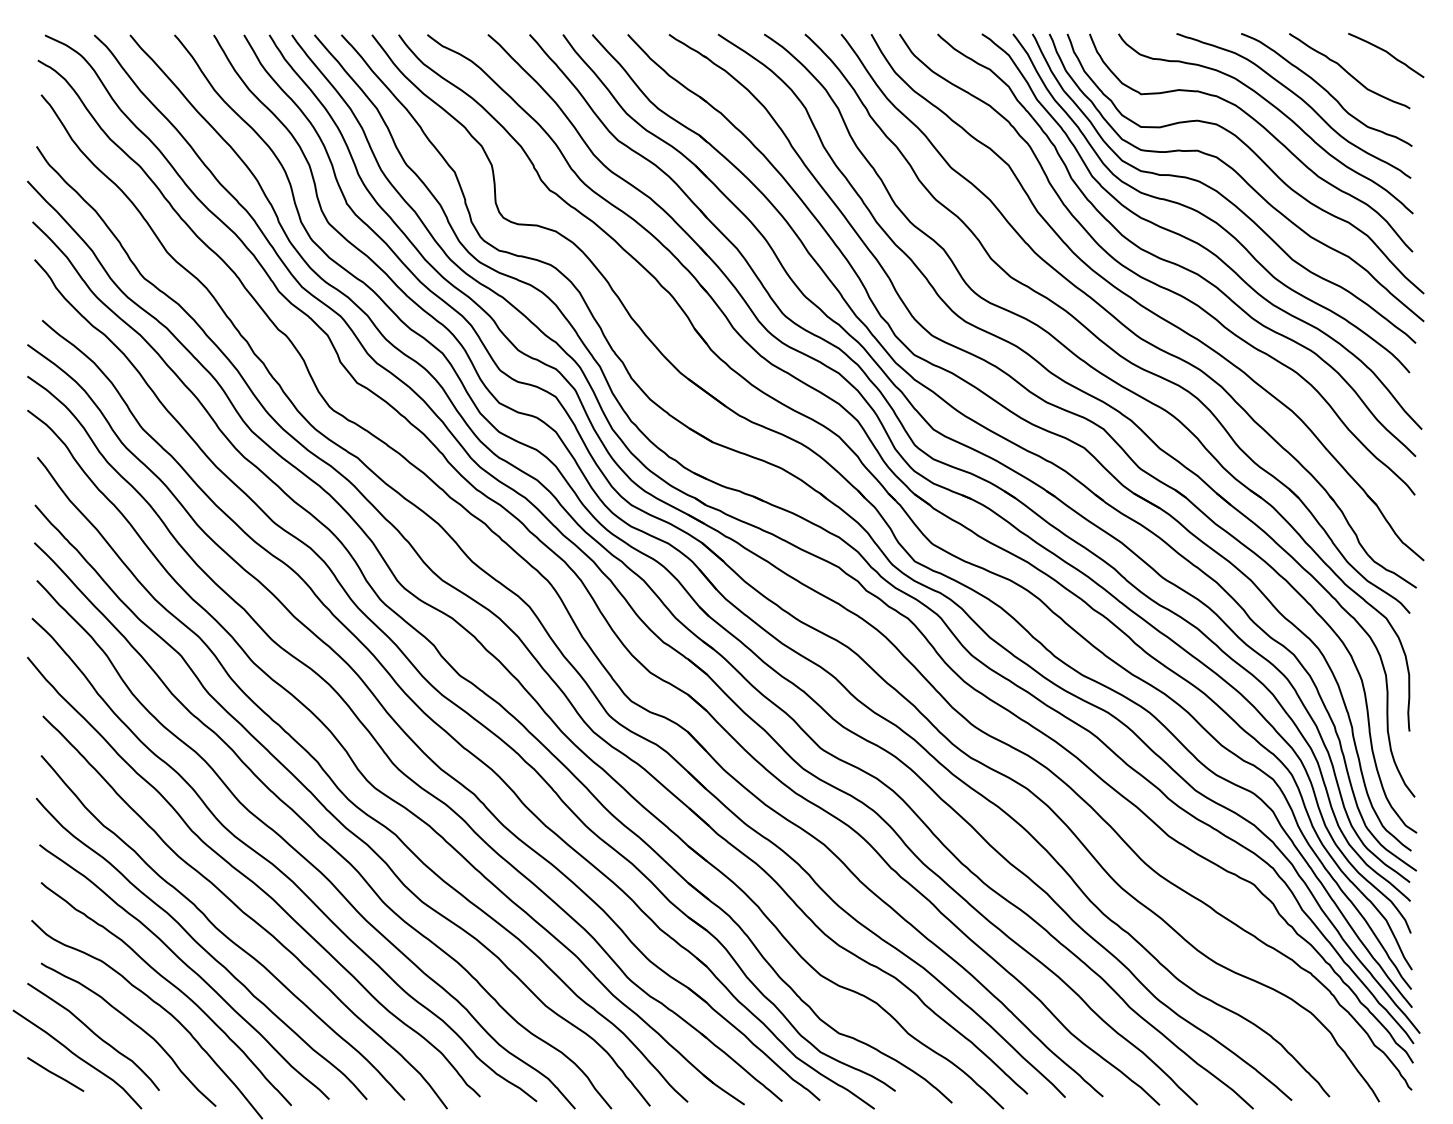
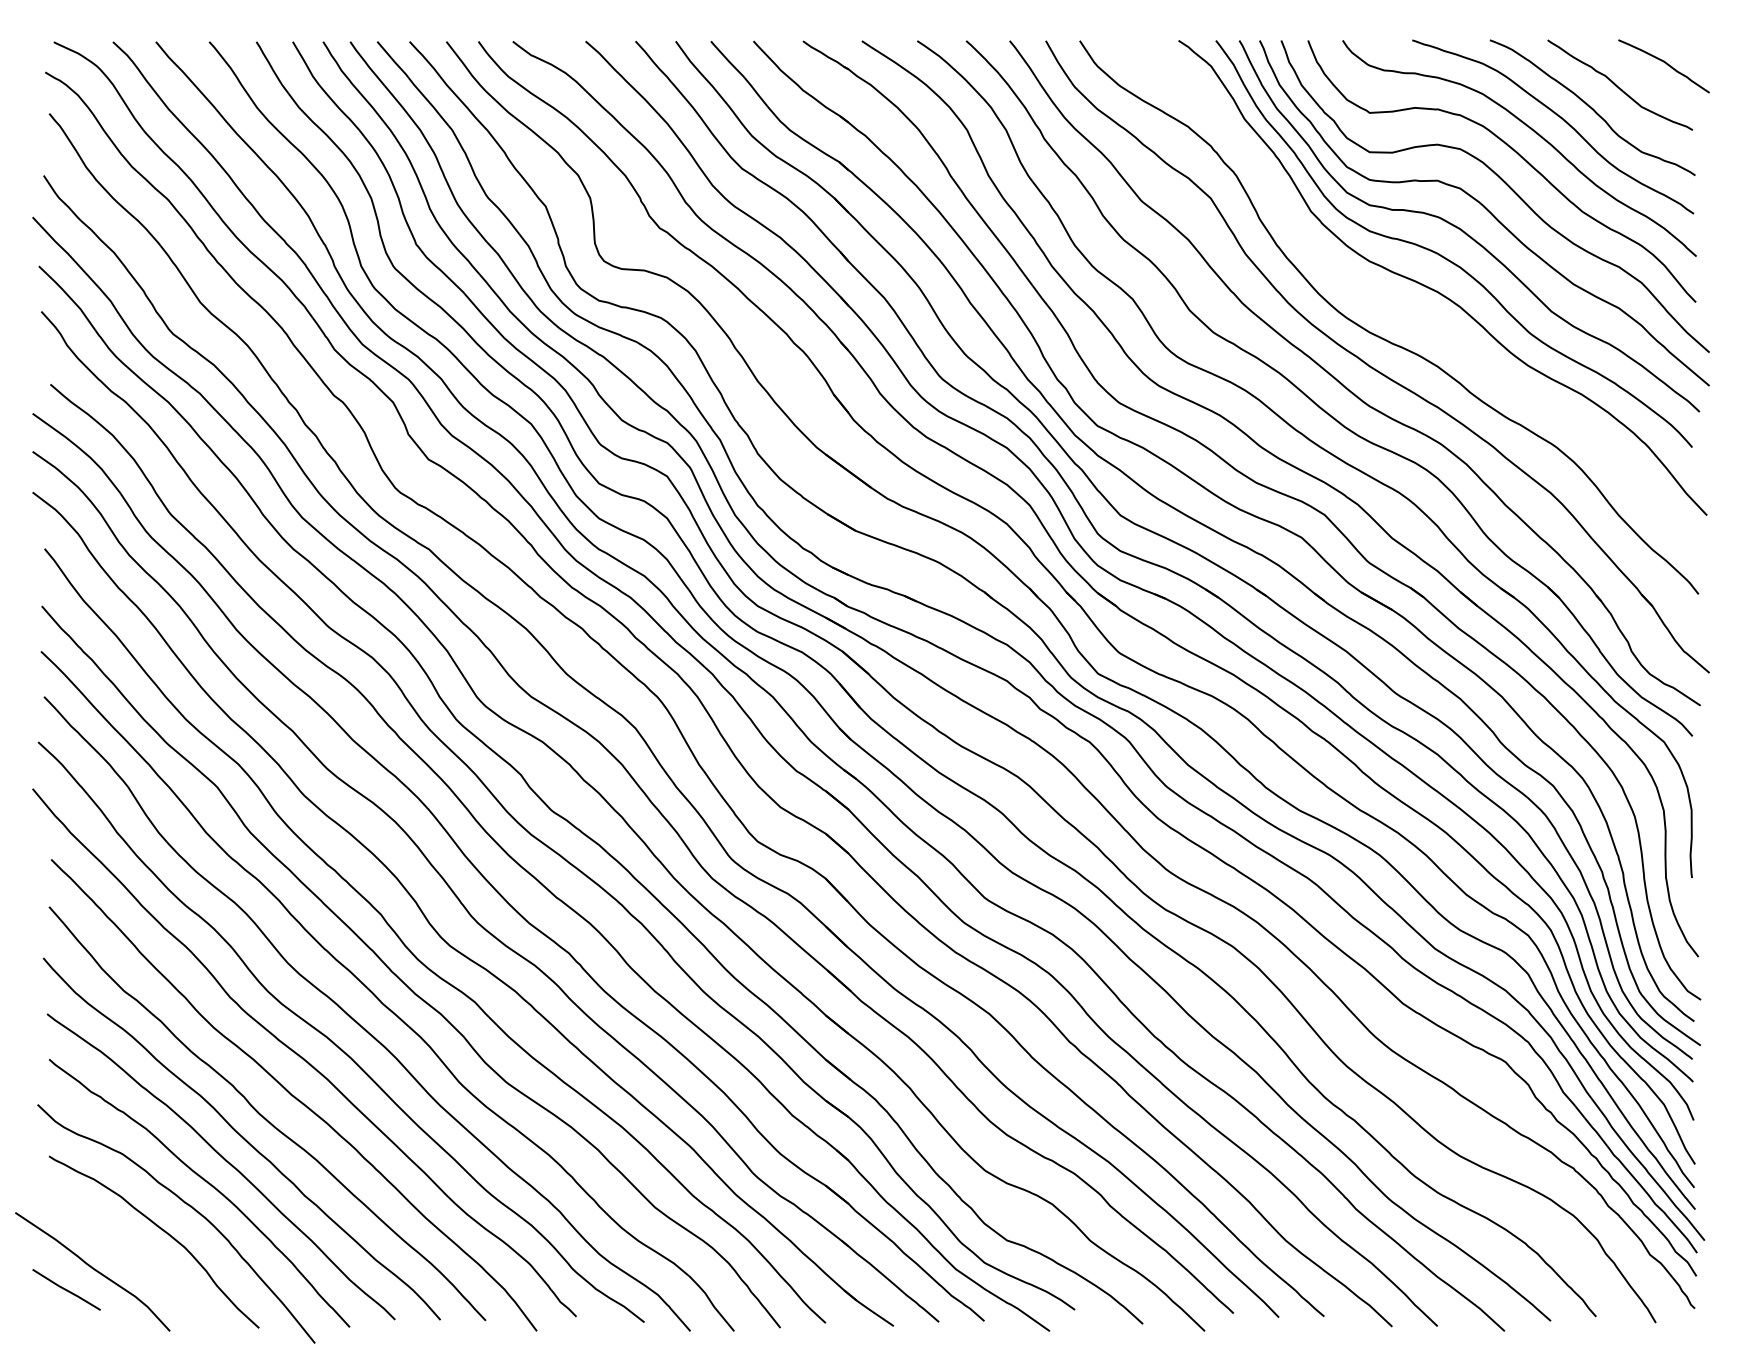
curve: (1171, 261) -> (1406, 313), removed
curve: (94, 1034) -> (113, 1241), removed

